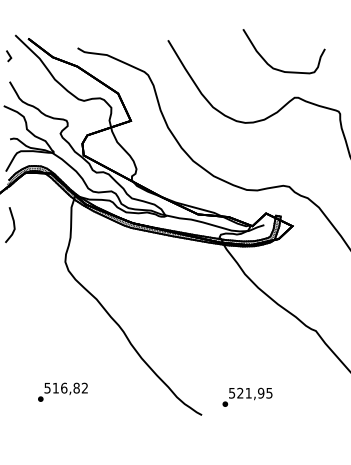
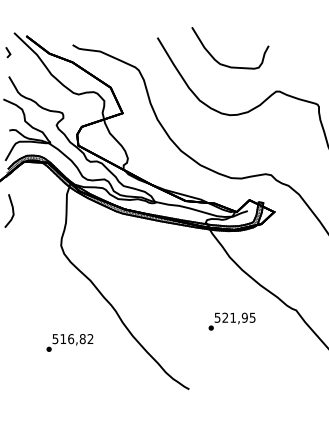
part: (278, 68) -> (225, 64), moved
text: (62, 391) -> (69, 342), moved
text: (246, 397) -> (231, 321), moved

